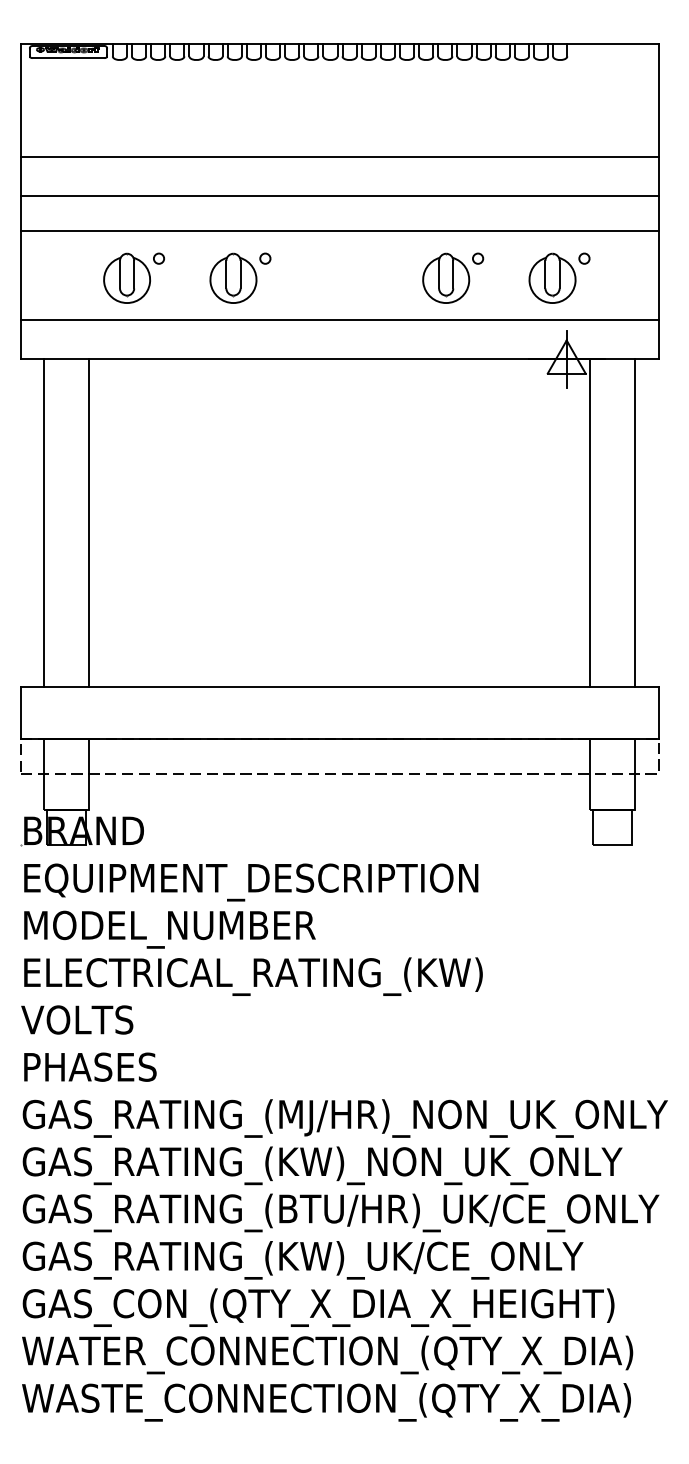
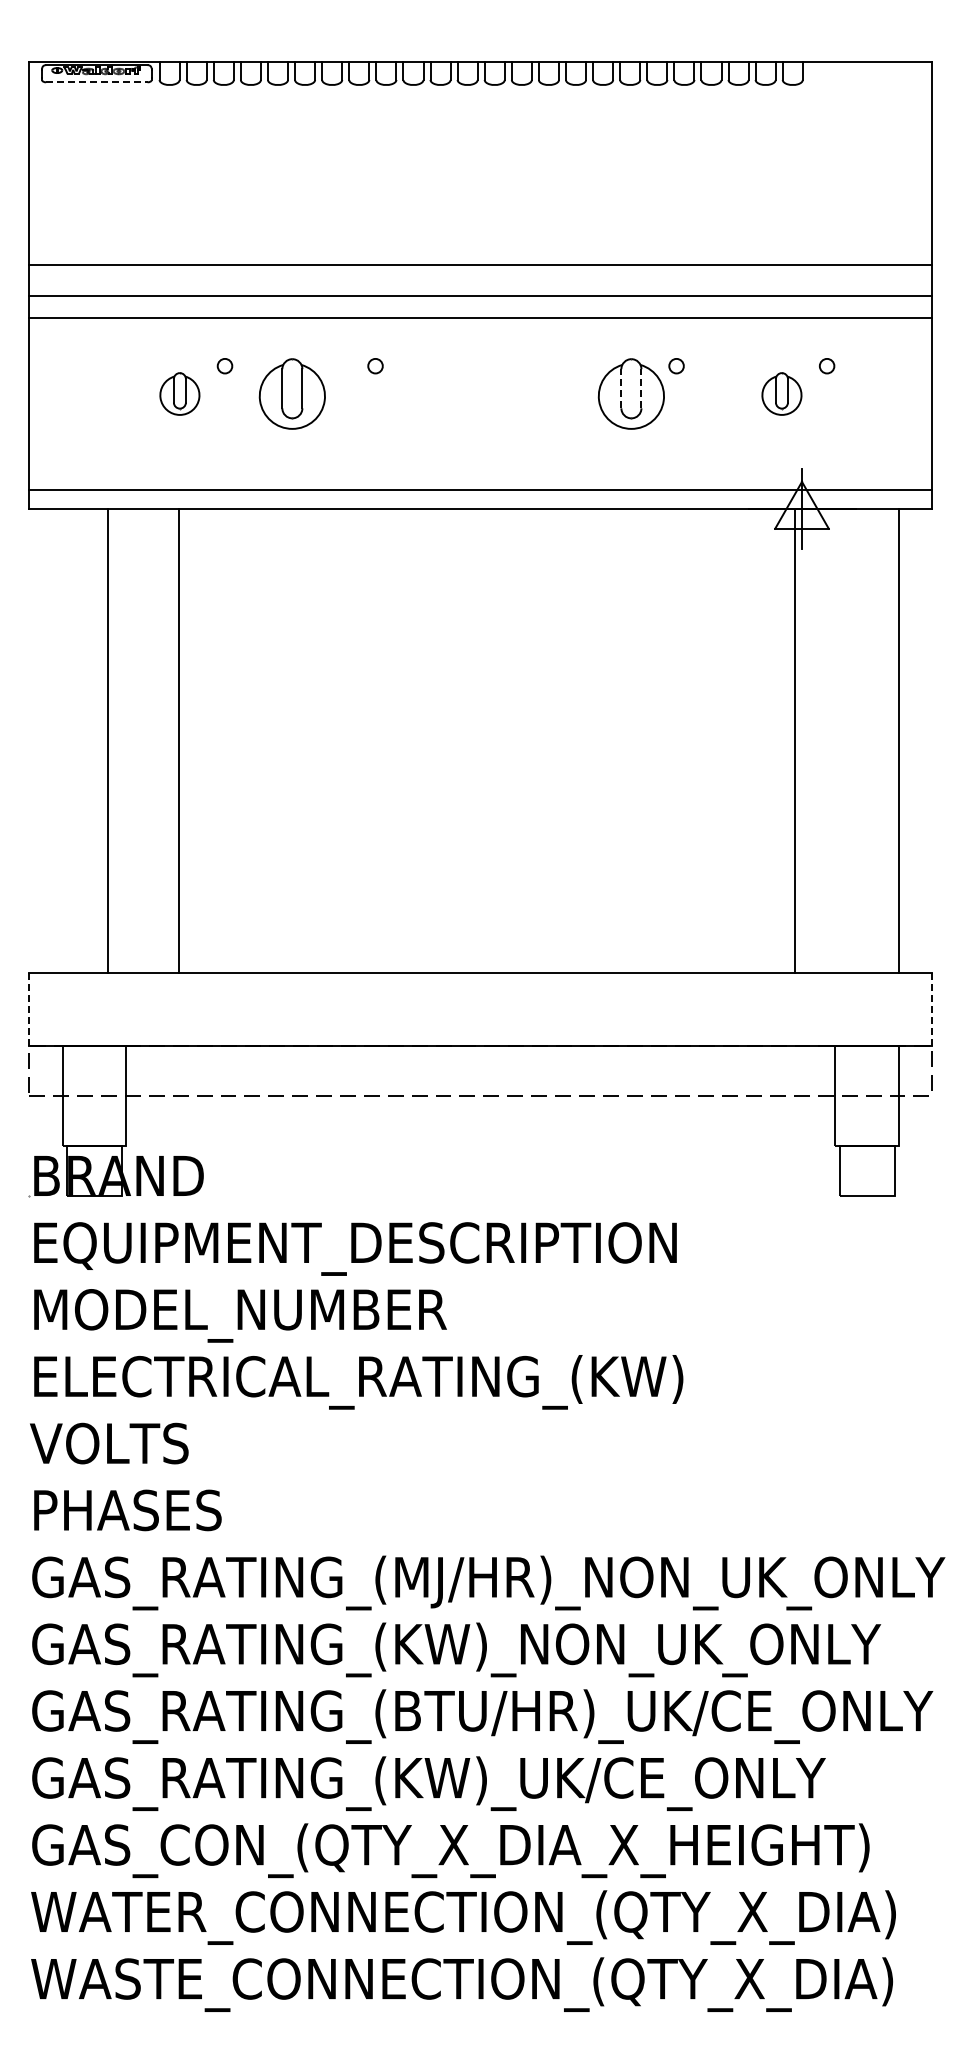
line: (68, 58) -> (96, 82), solid -> dashed
line: (339, 157) -> (480, 264), moved
line: (339, 196) -> (480, 317), moved
line: (339, 231) -> (480, 296), moved
line: (439, 274) -> (621, 388), solid -> dashed
line: (453, 274) -> (641, 388), solid -> dashed
part: (126, 278) -> (179, 393), size x0.6
part: (232, 278) -> (291, 393), moved
part: (552, 278) -> (781, 393), size x0.6
line: (339, 320) -> (480, 490), moved
line: (44, 523) -> (107, 740), moved
line: (89, 523) -> (179, 740), moved
line: (590, 523) -> (795, 740), moved
line: (20, 712) -> (29, 1008), solid -> dashed
line: (658, 712) -> (932, 1008), solid -> dashed

